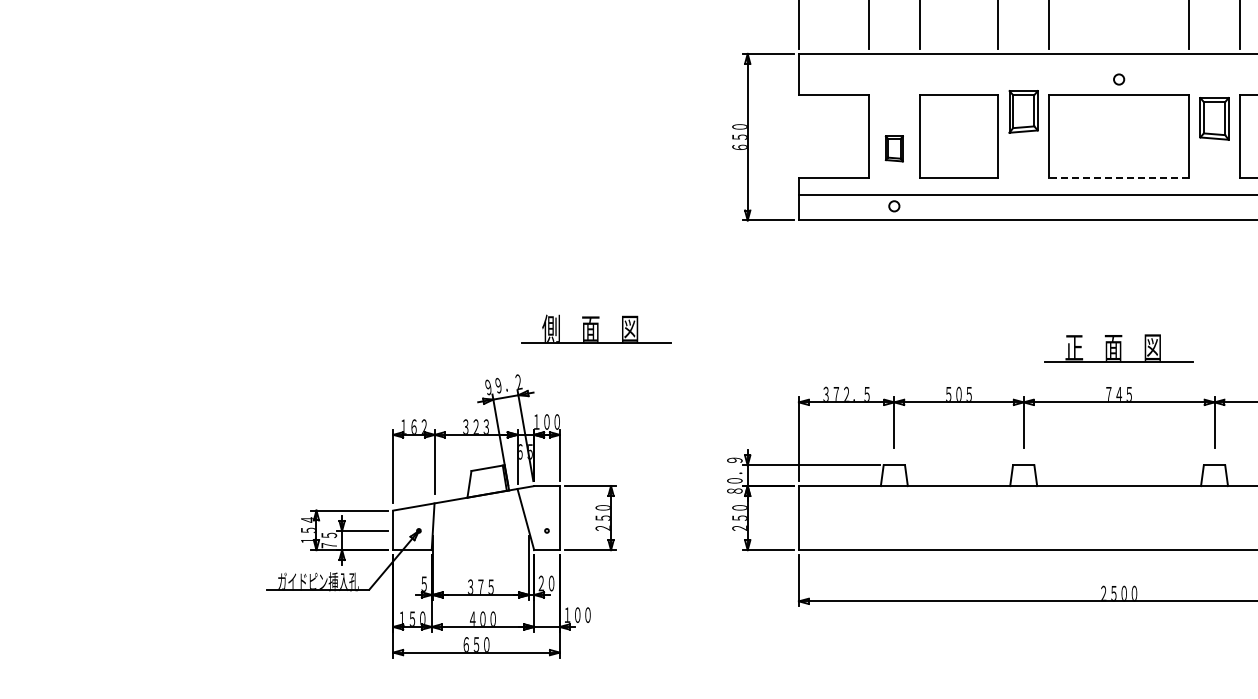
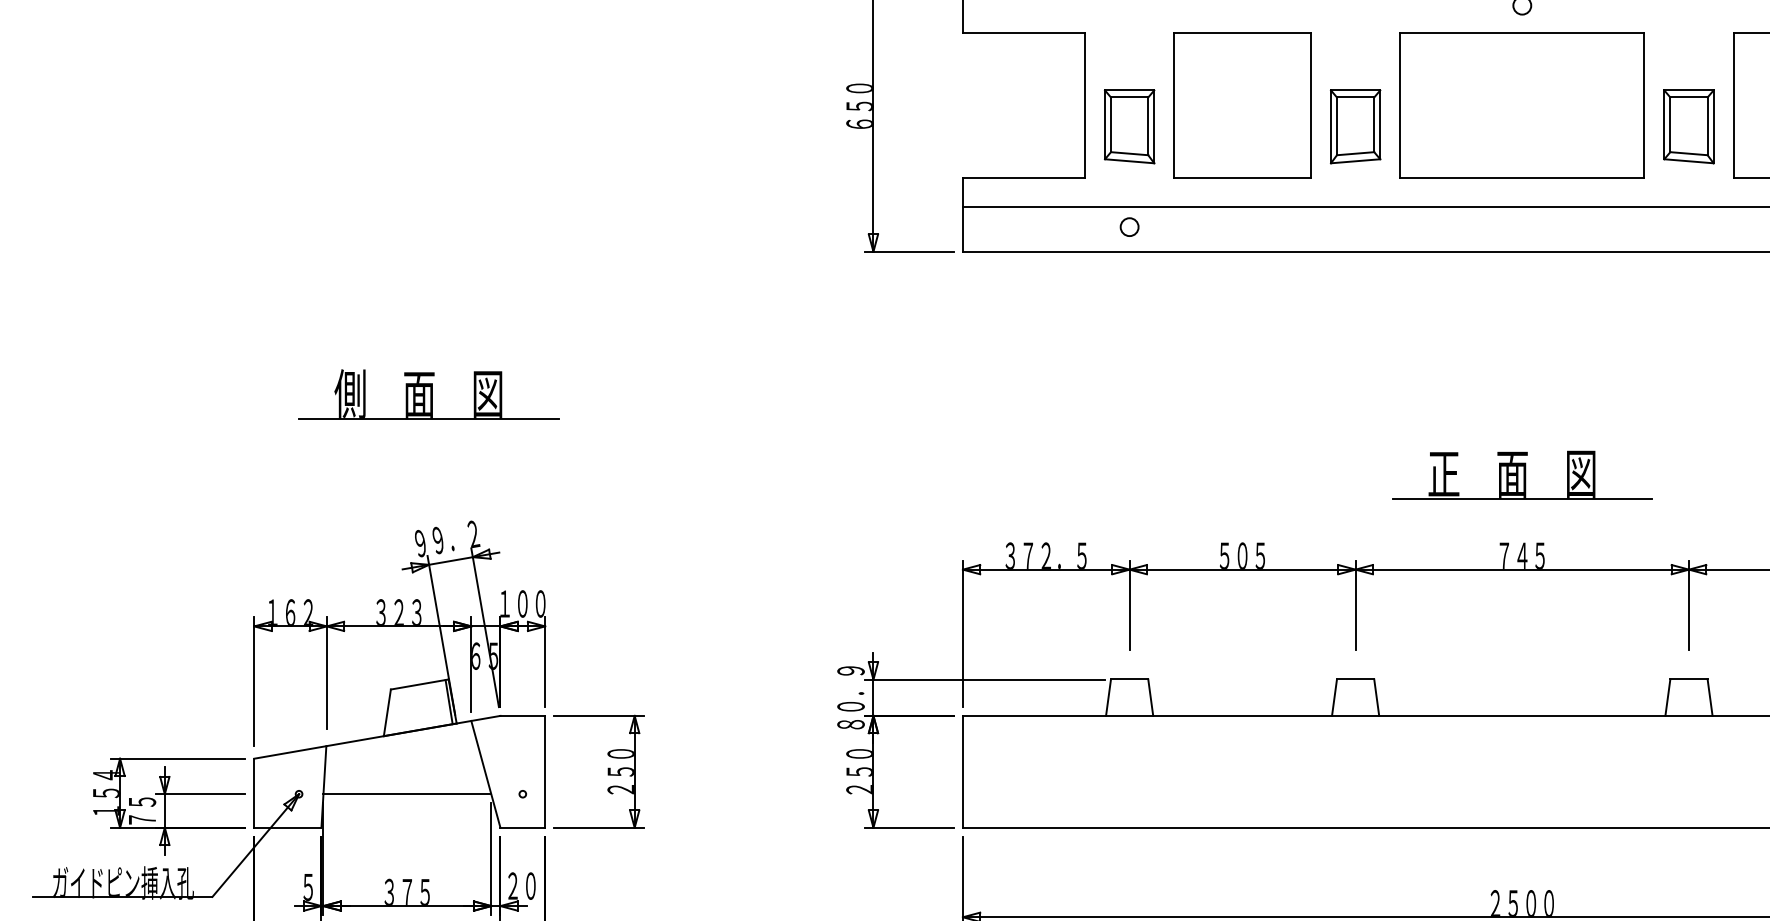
part: (1023, 111) -> (1355, 126), moved
part: (1214, 118) -> (1688, 126), moved
part: (894, 148) -> (1129, 126), size x1.67
line: (1119, 178) -> (1522, 178), dashed -> solid
part: (596, 328) -> (429, 393), moved
line: (480, 530) -> (406, 793), added

